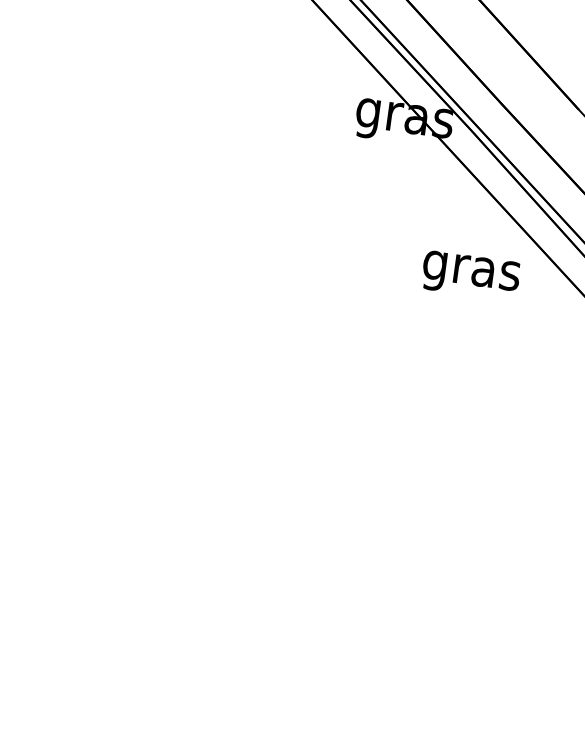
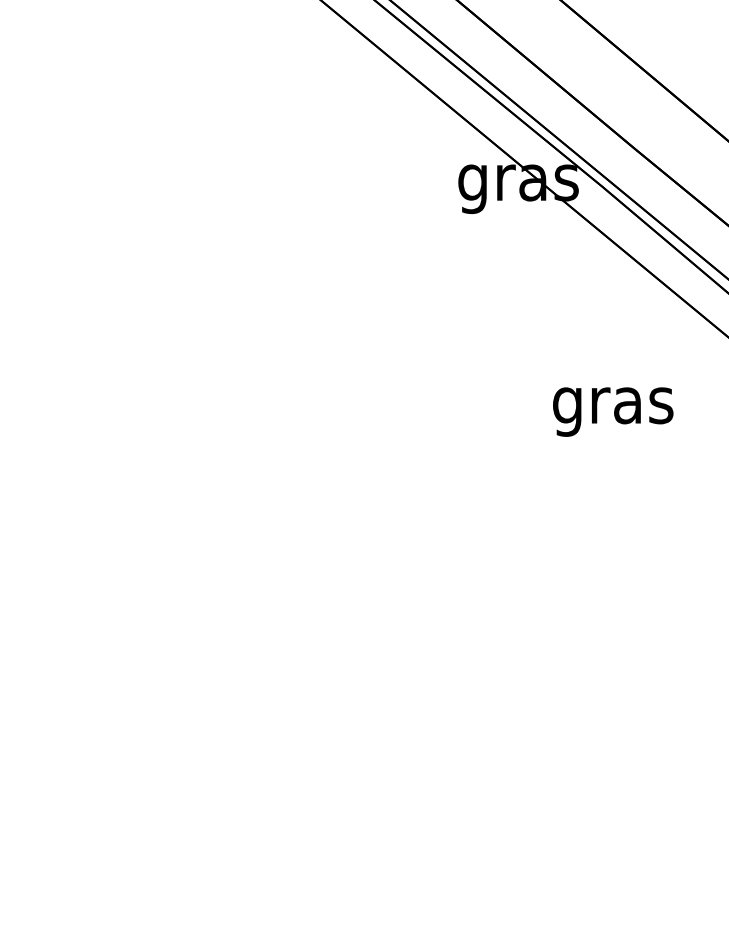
text: (471, 275) -> (613, 411), moved

